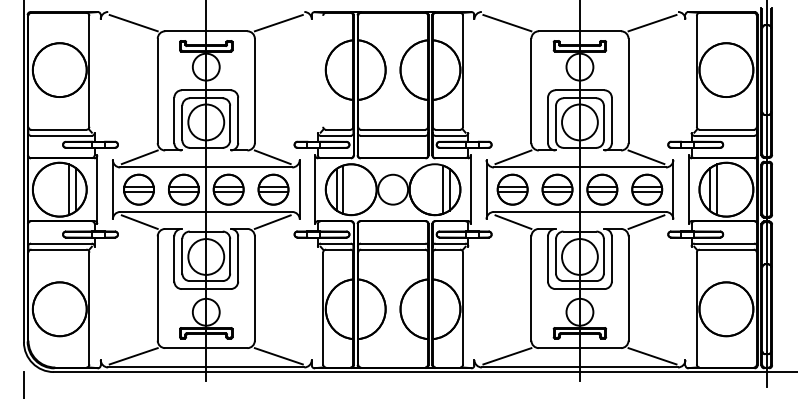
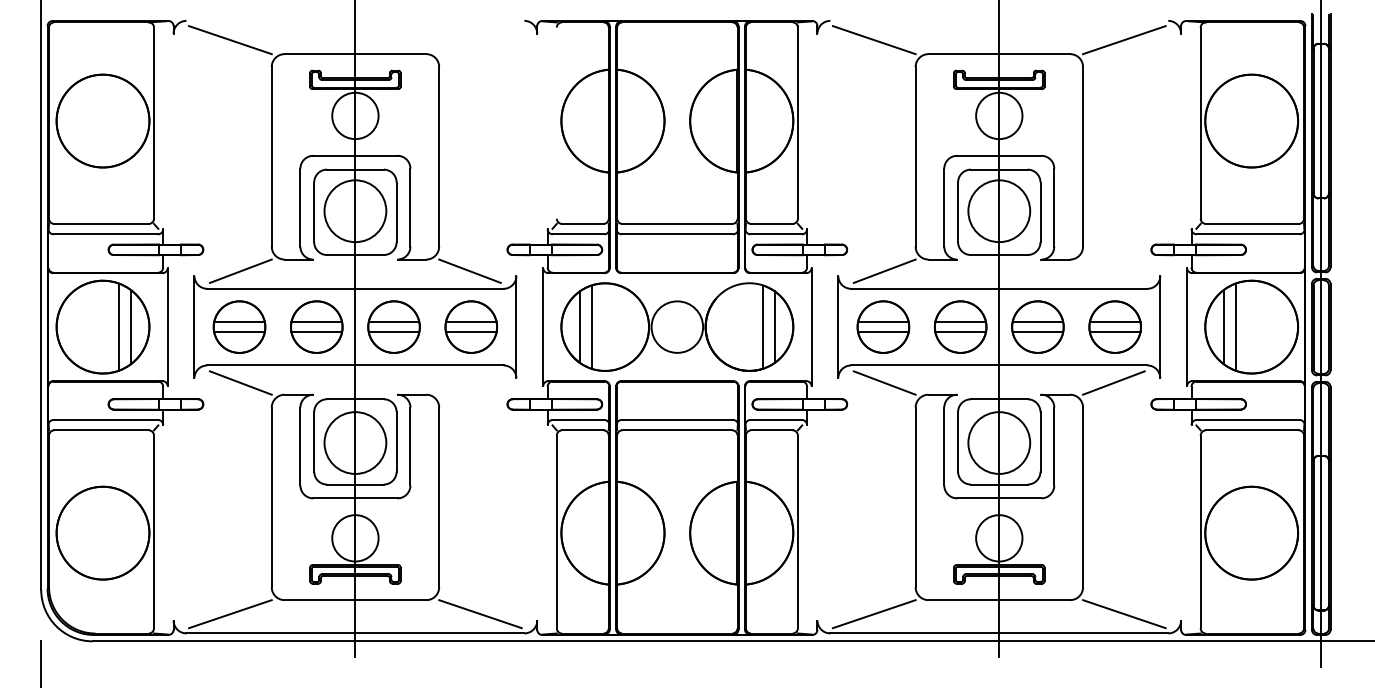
line: (278, 23) -> (479, 40), removed
line: (646, 157) -> (1113, 271), removed
line: (272, 221) -> (469, 381), removed

